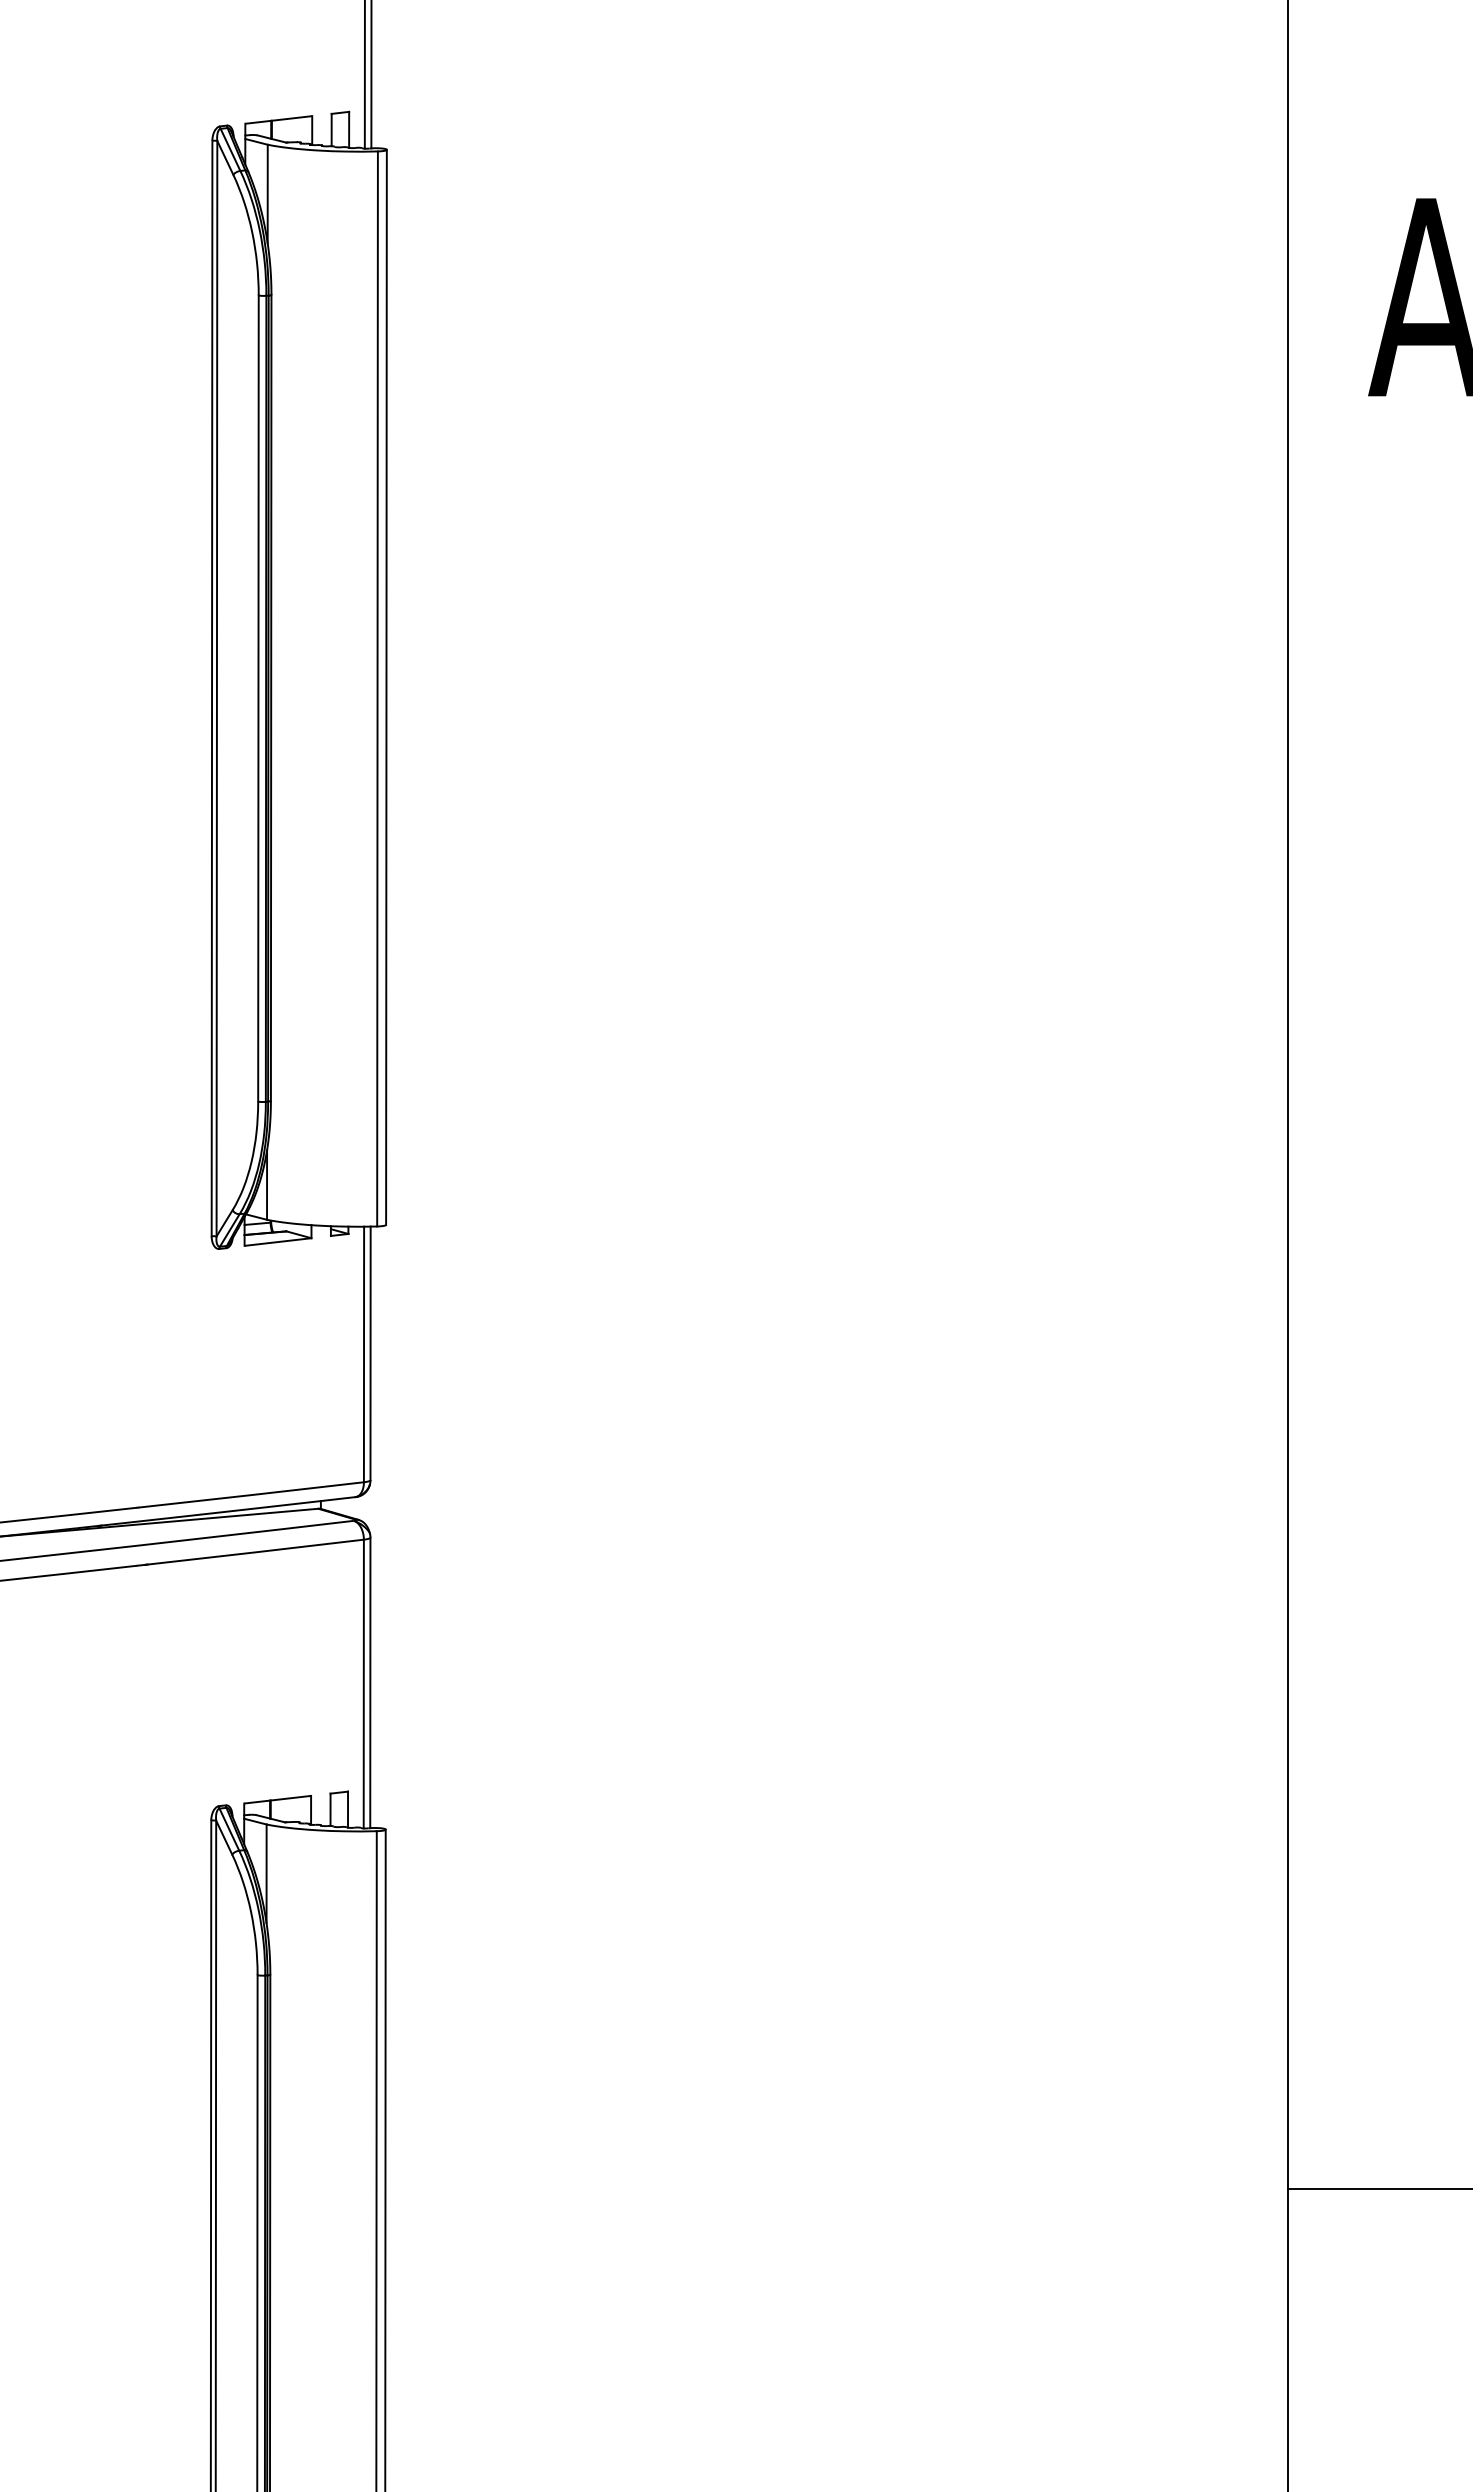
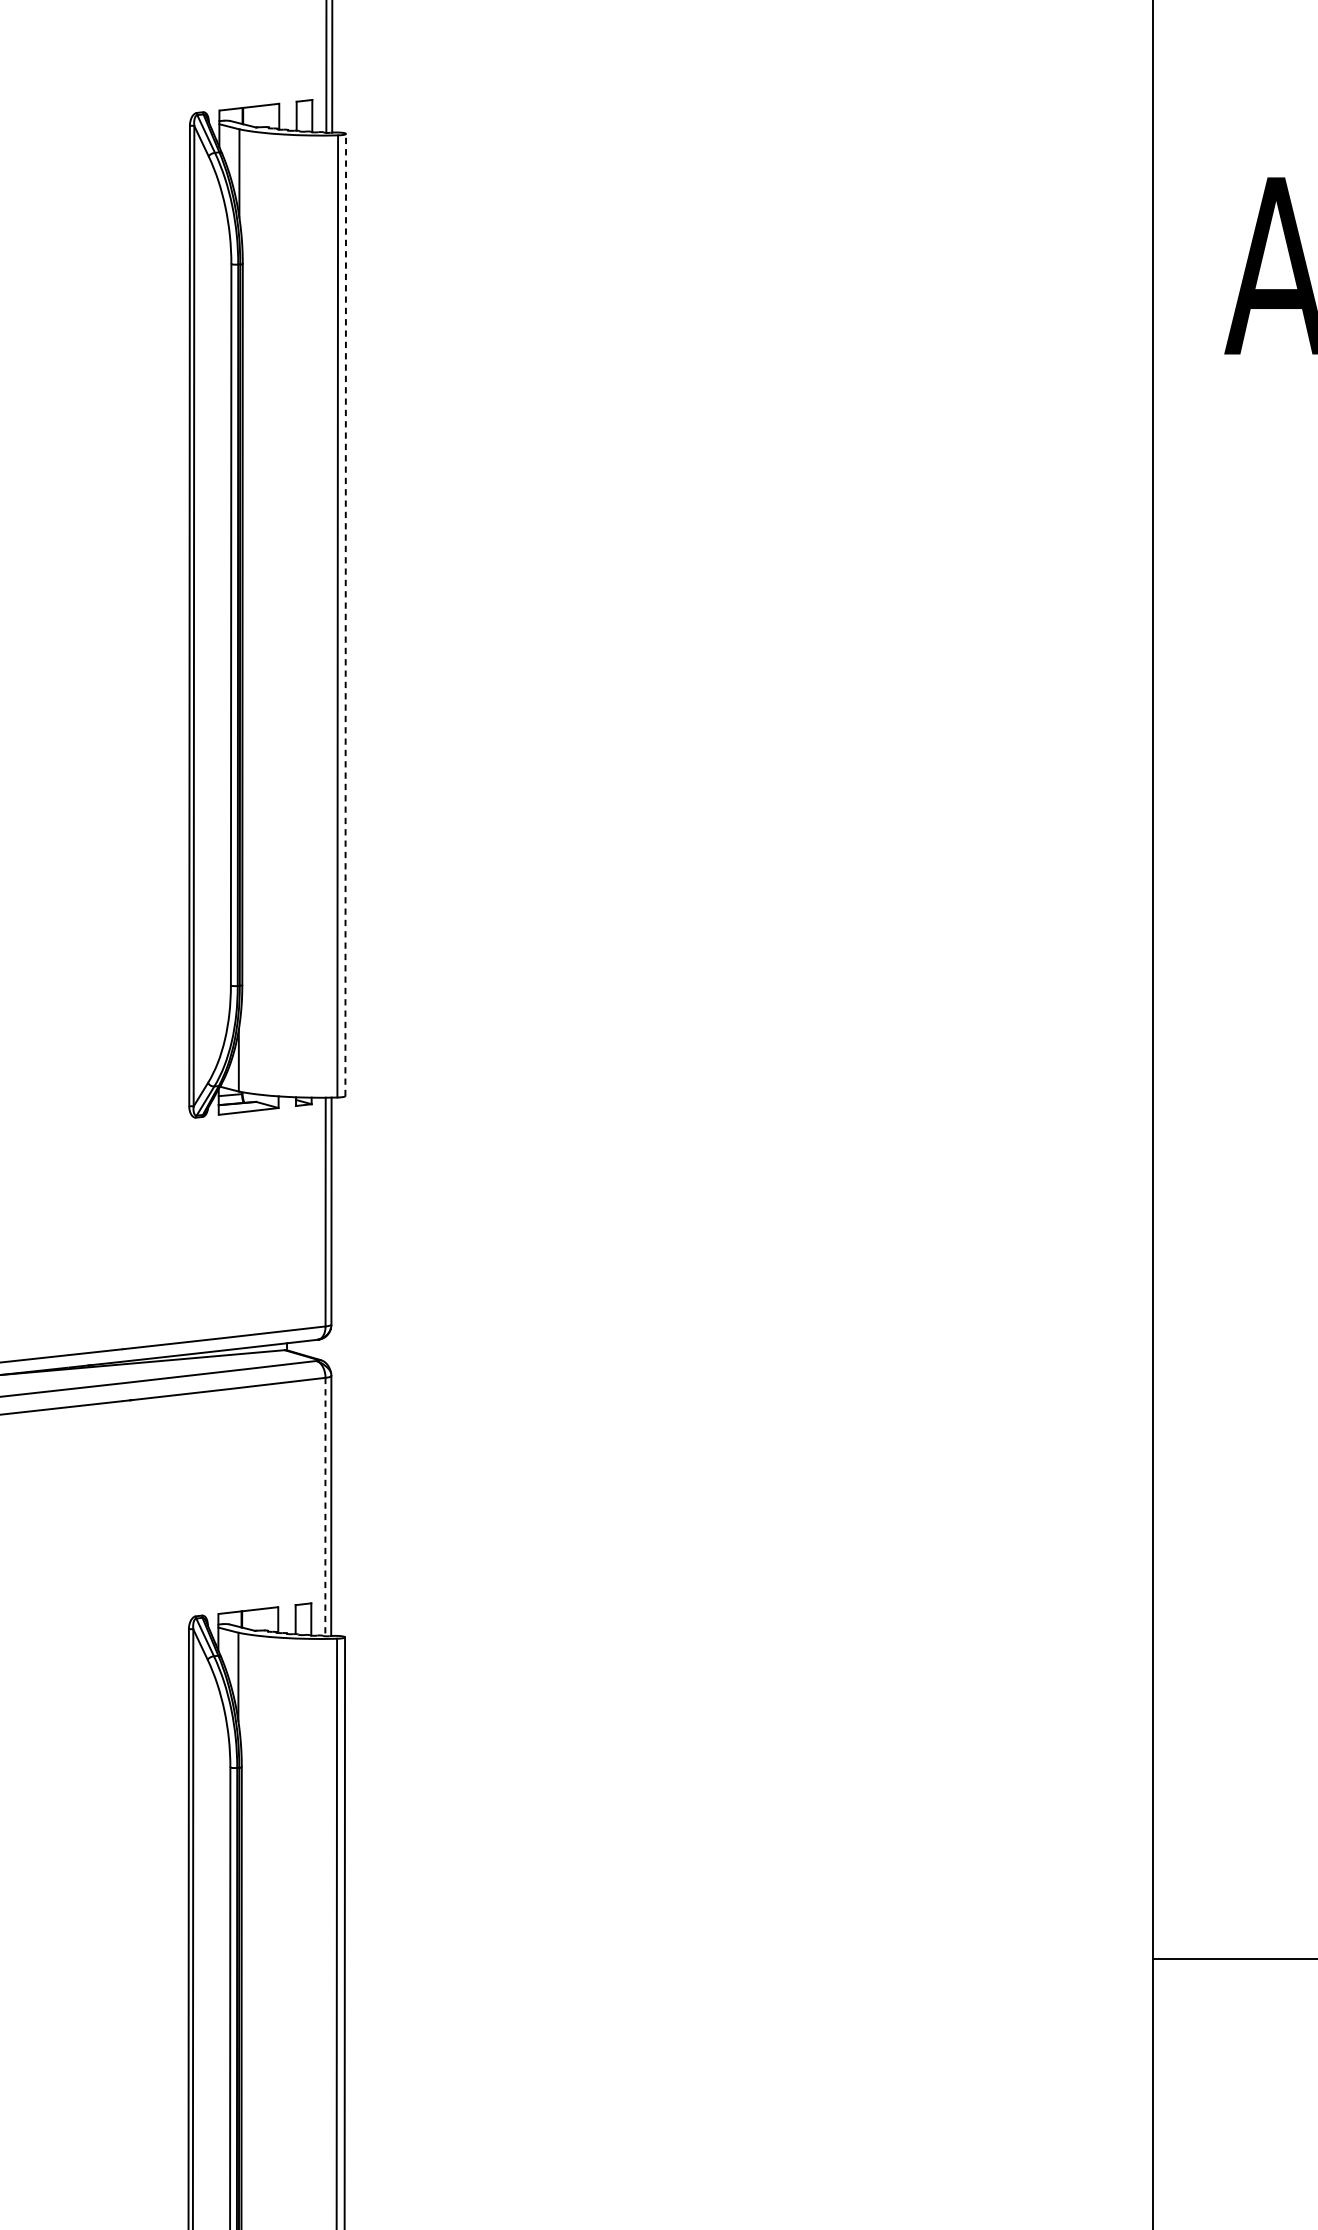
line: (386, 687) -> (345, 615), solid -> dashed
line: (363, 1684) -> (325, 1507), solid -> dashed

